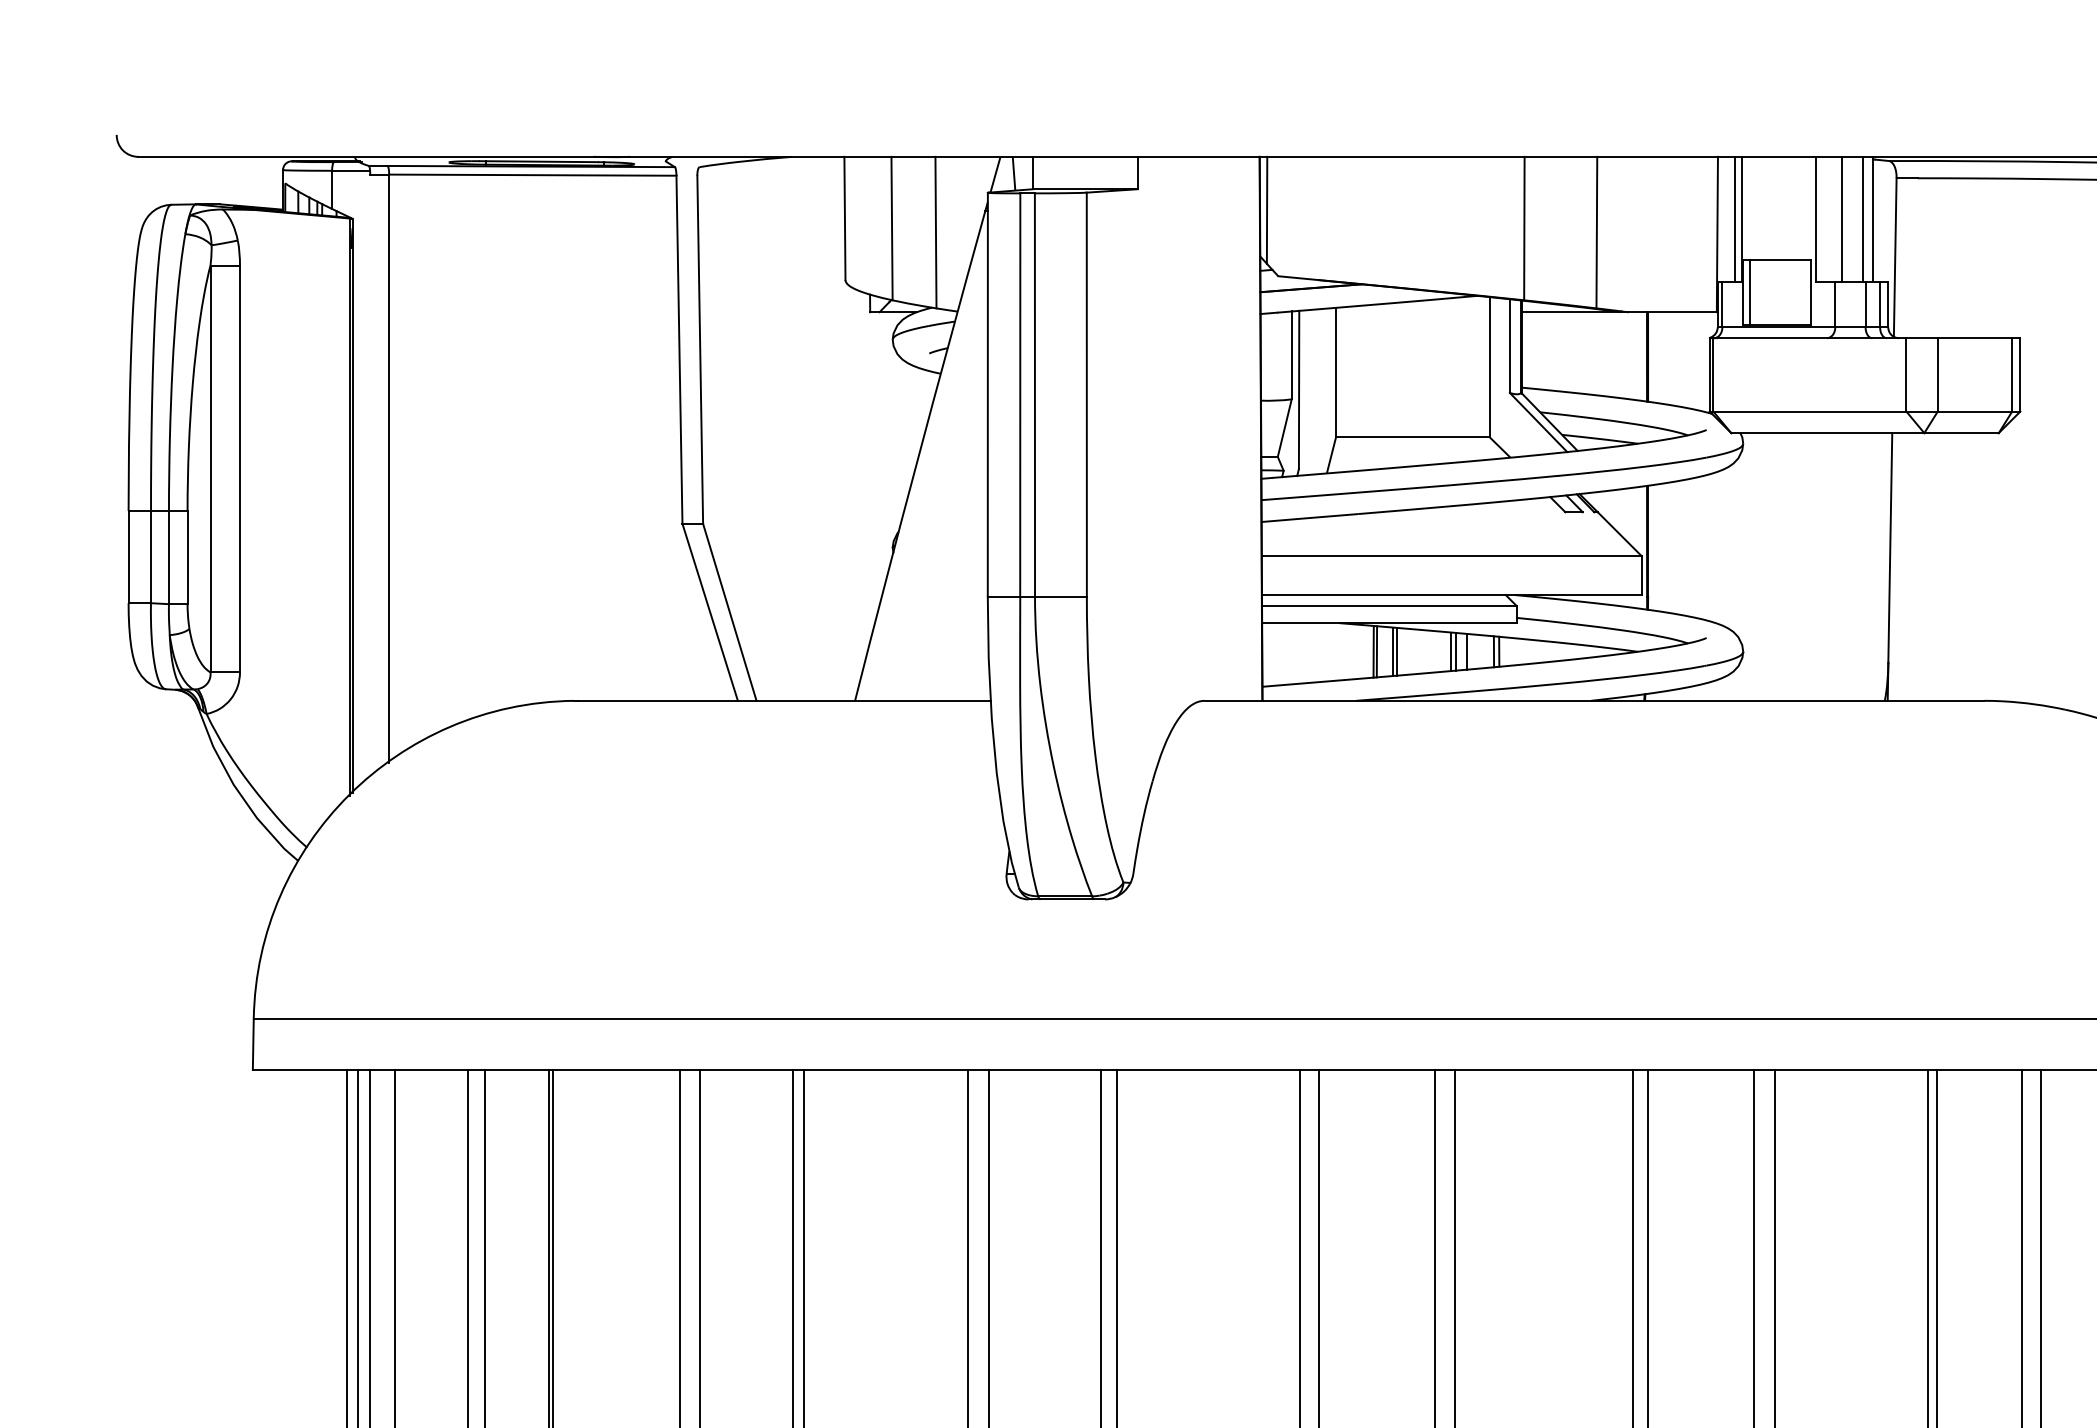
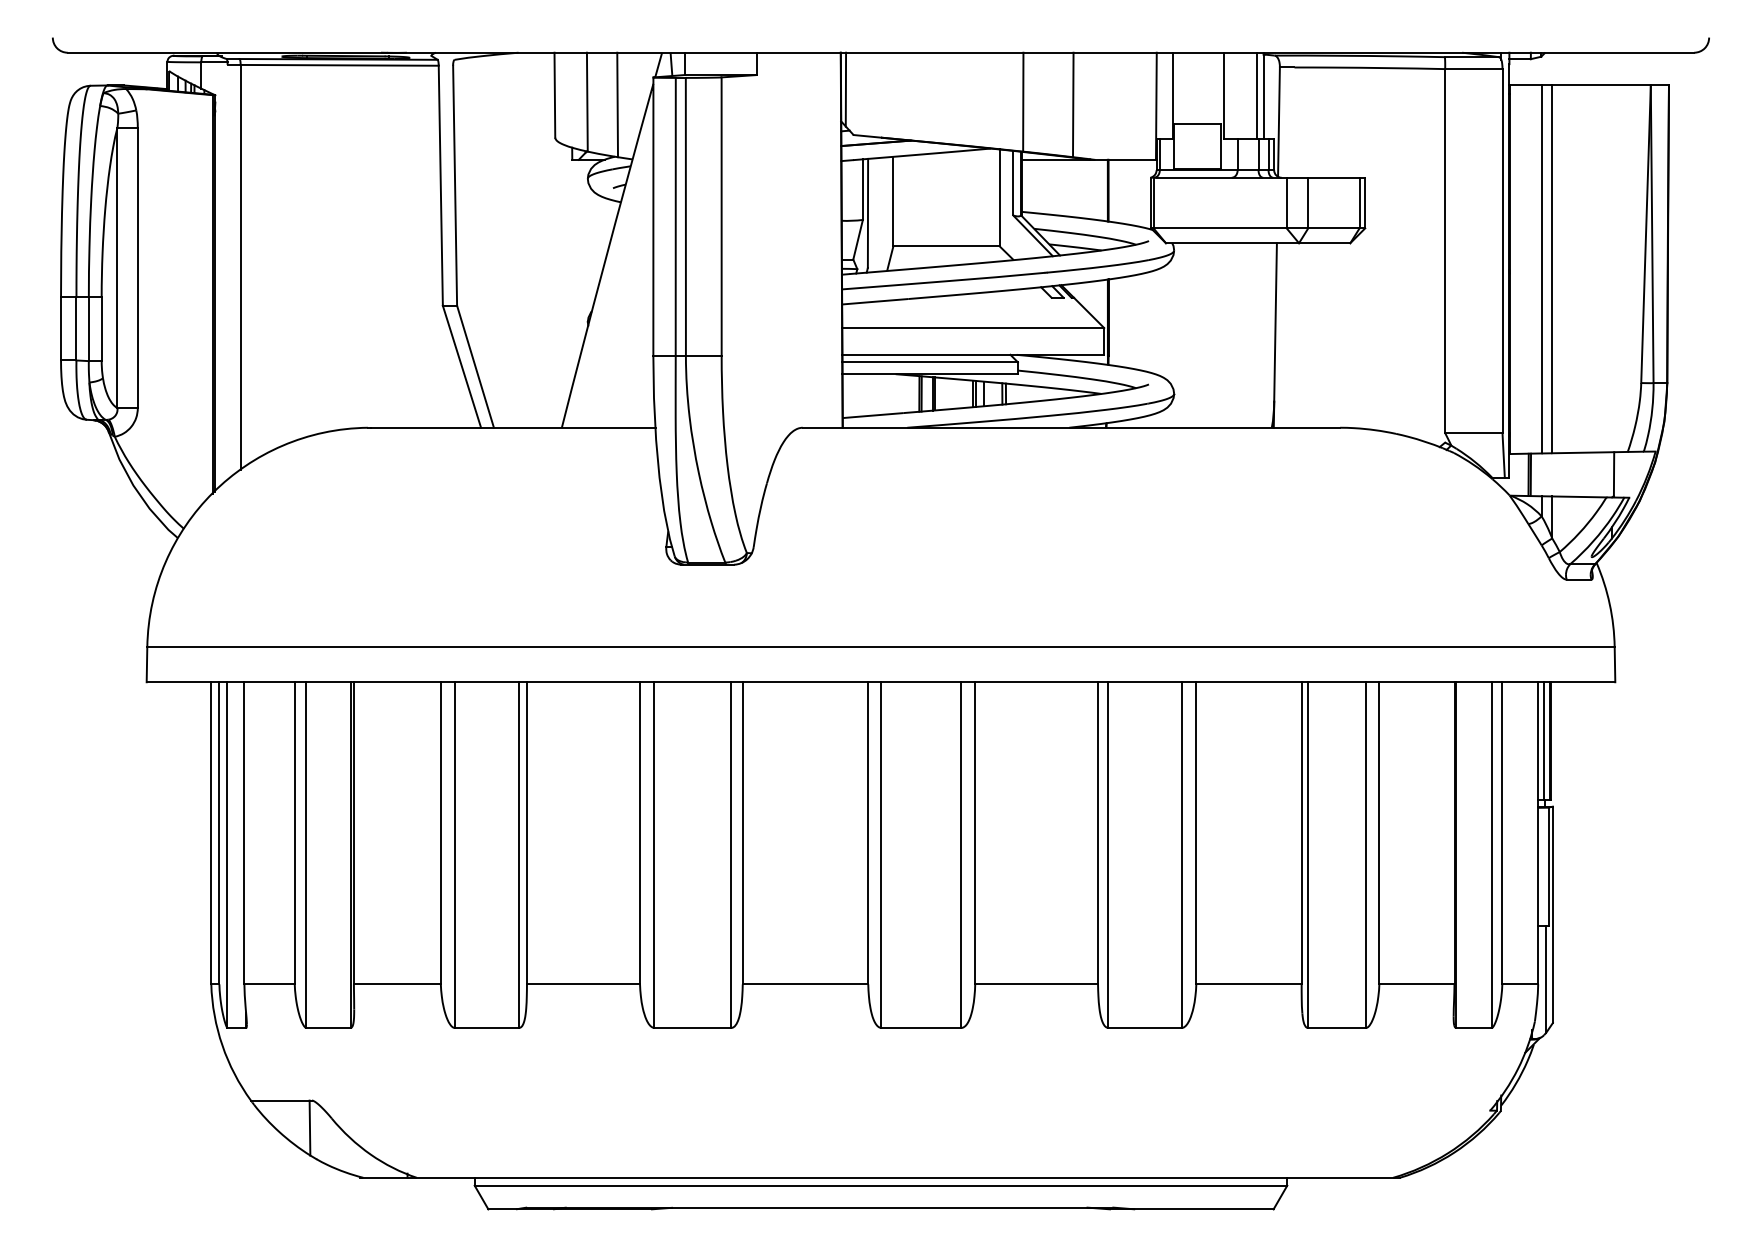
line: (1734, 218) -> (1168, 95), removed
line: (1842, 218) -> (1242, 95), removed
line: (1750, 292) -> (1179, 146), removed

